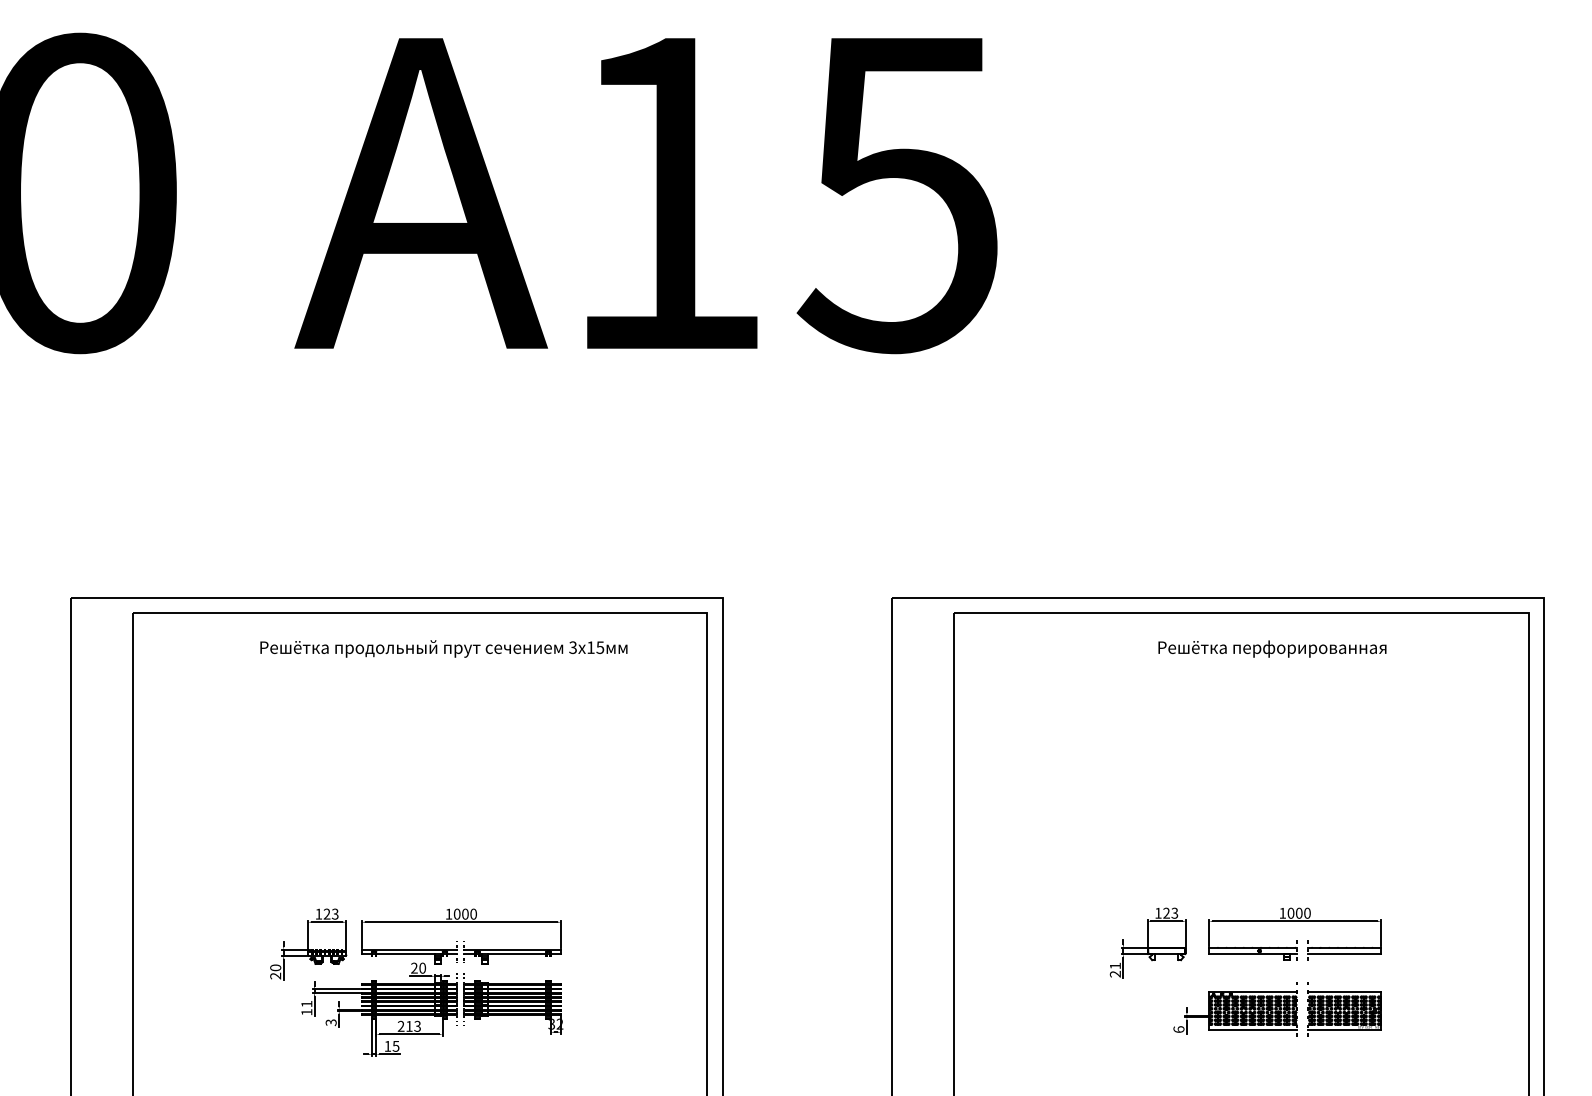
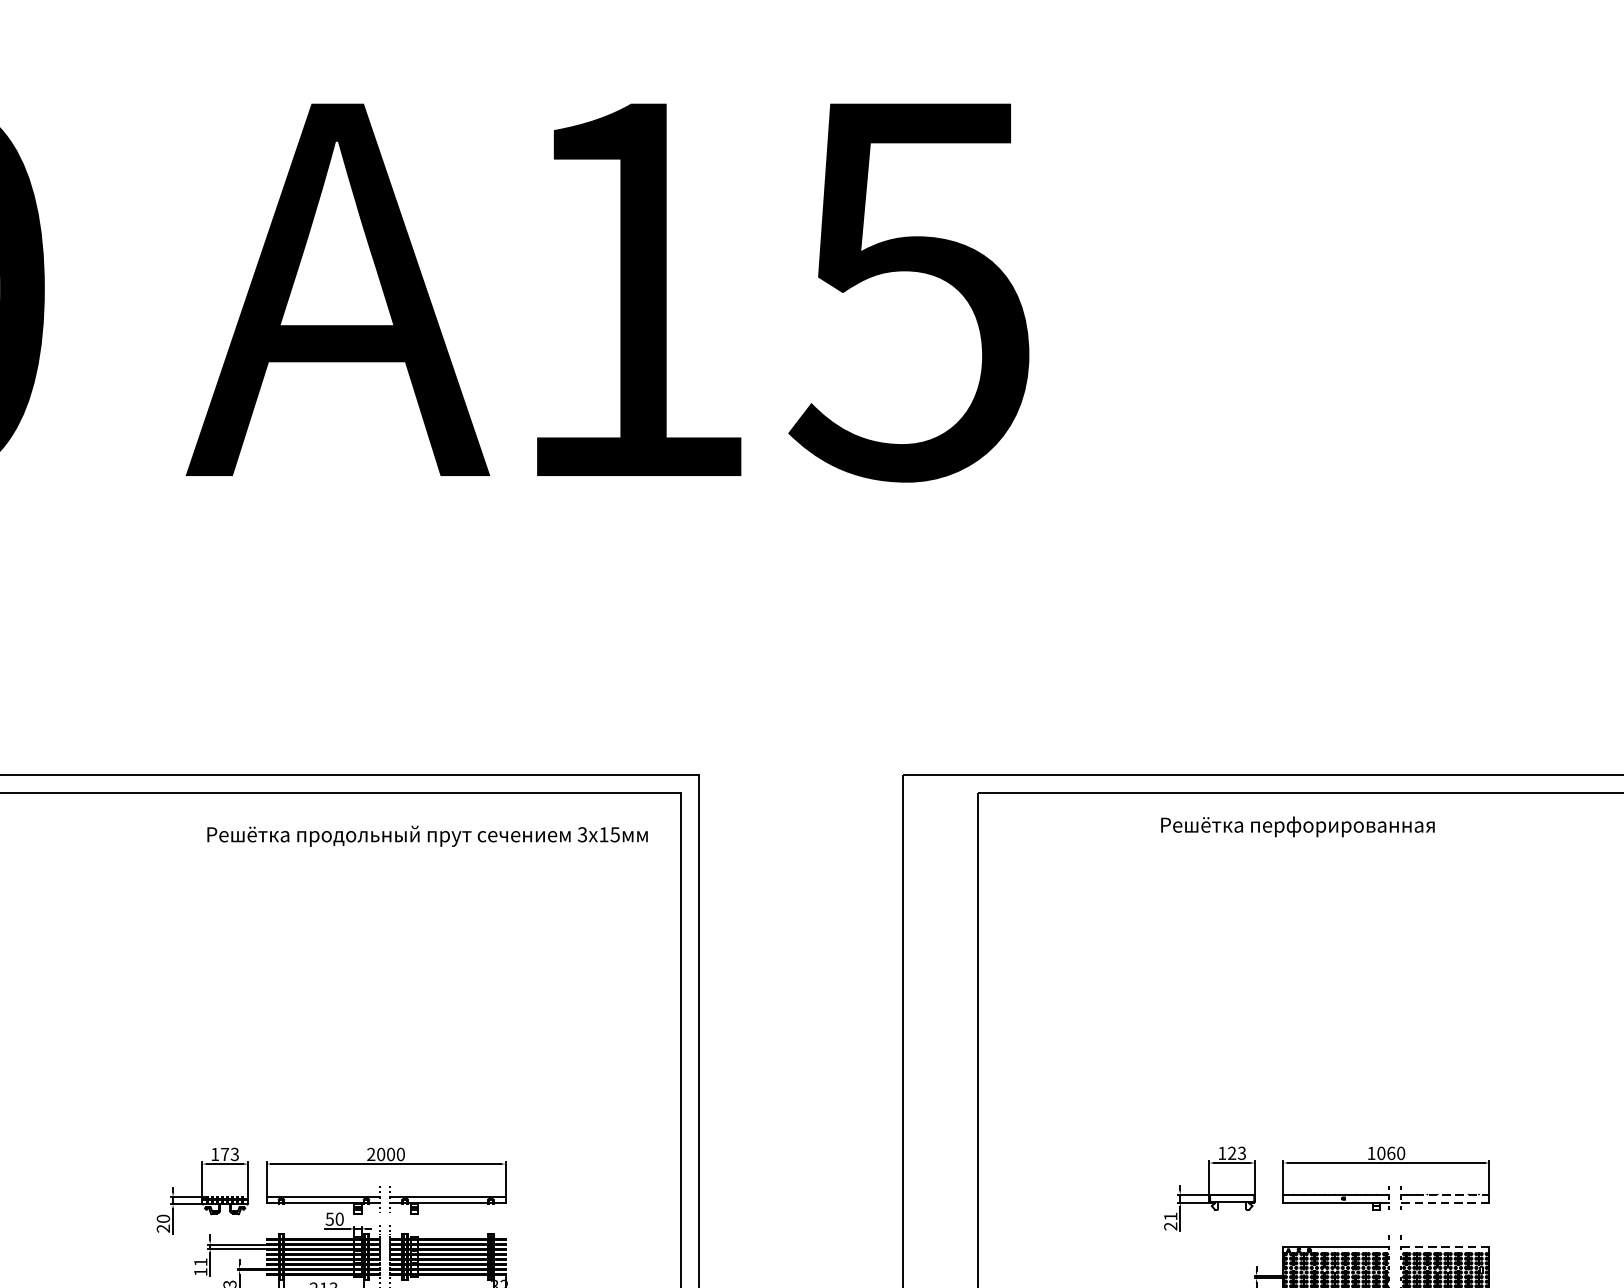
text: (443, 648) -> (427, 835), moved
text: (1272, 648) -> (1297, 826), moved
text: (1299, 912) -> (1391, 1152), 1000 -> 1060
text: (326, 913) -> (224, 1153), 123 -> 173
text: (448, 913) -> (370, 1153), 1000 -> 2000
line: (1350, 948) -> (1452, 1195), solid -> dashed
line: (1344, 954) -> (1445, 1202), solid -> dashed
text: (414, 967) -> (329, 1218), 20 -> 50
line: (1344, 991) -> (1445, 1247), solid -> dashed

